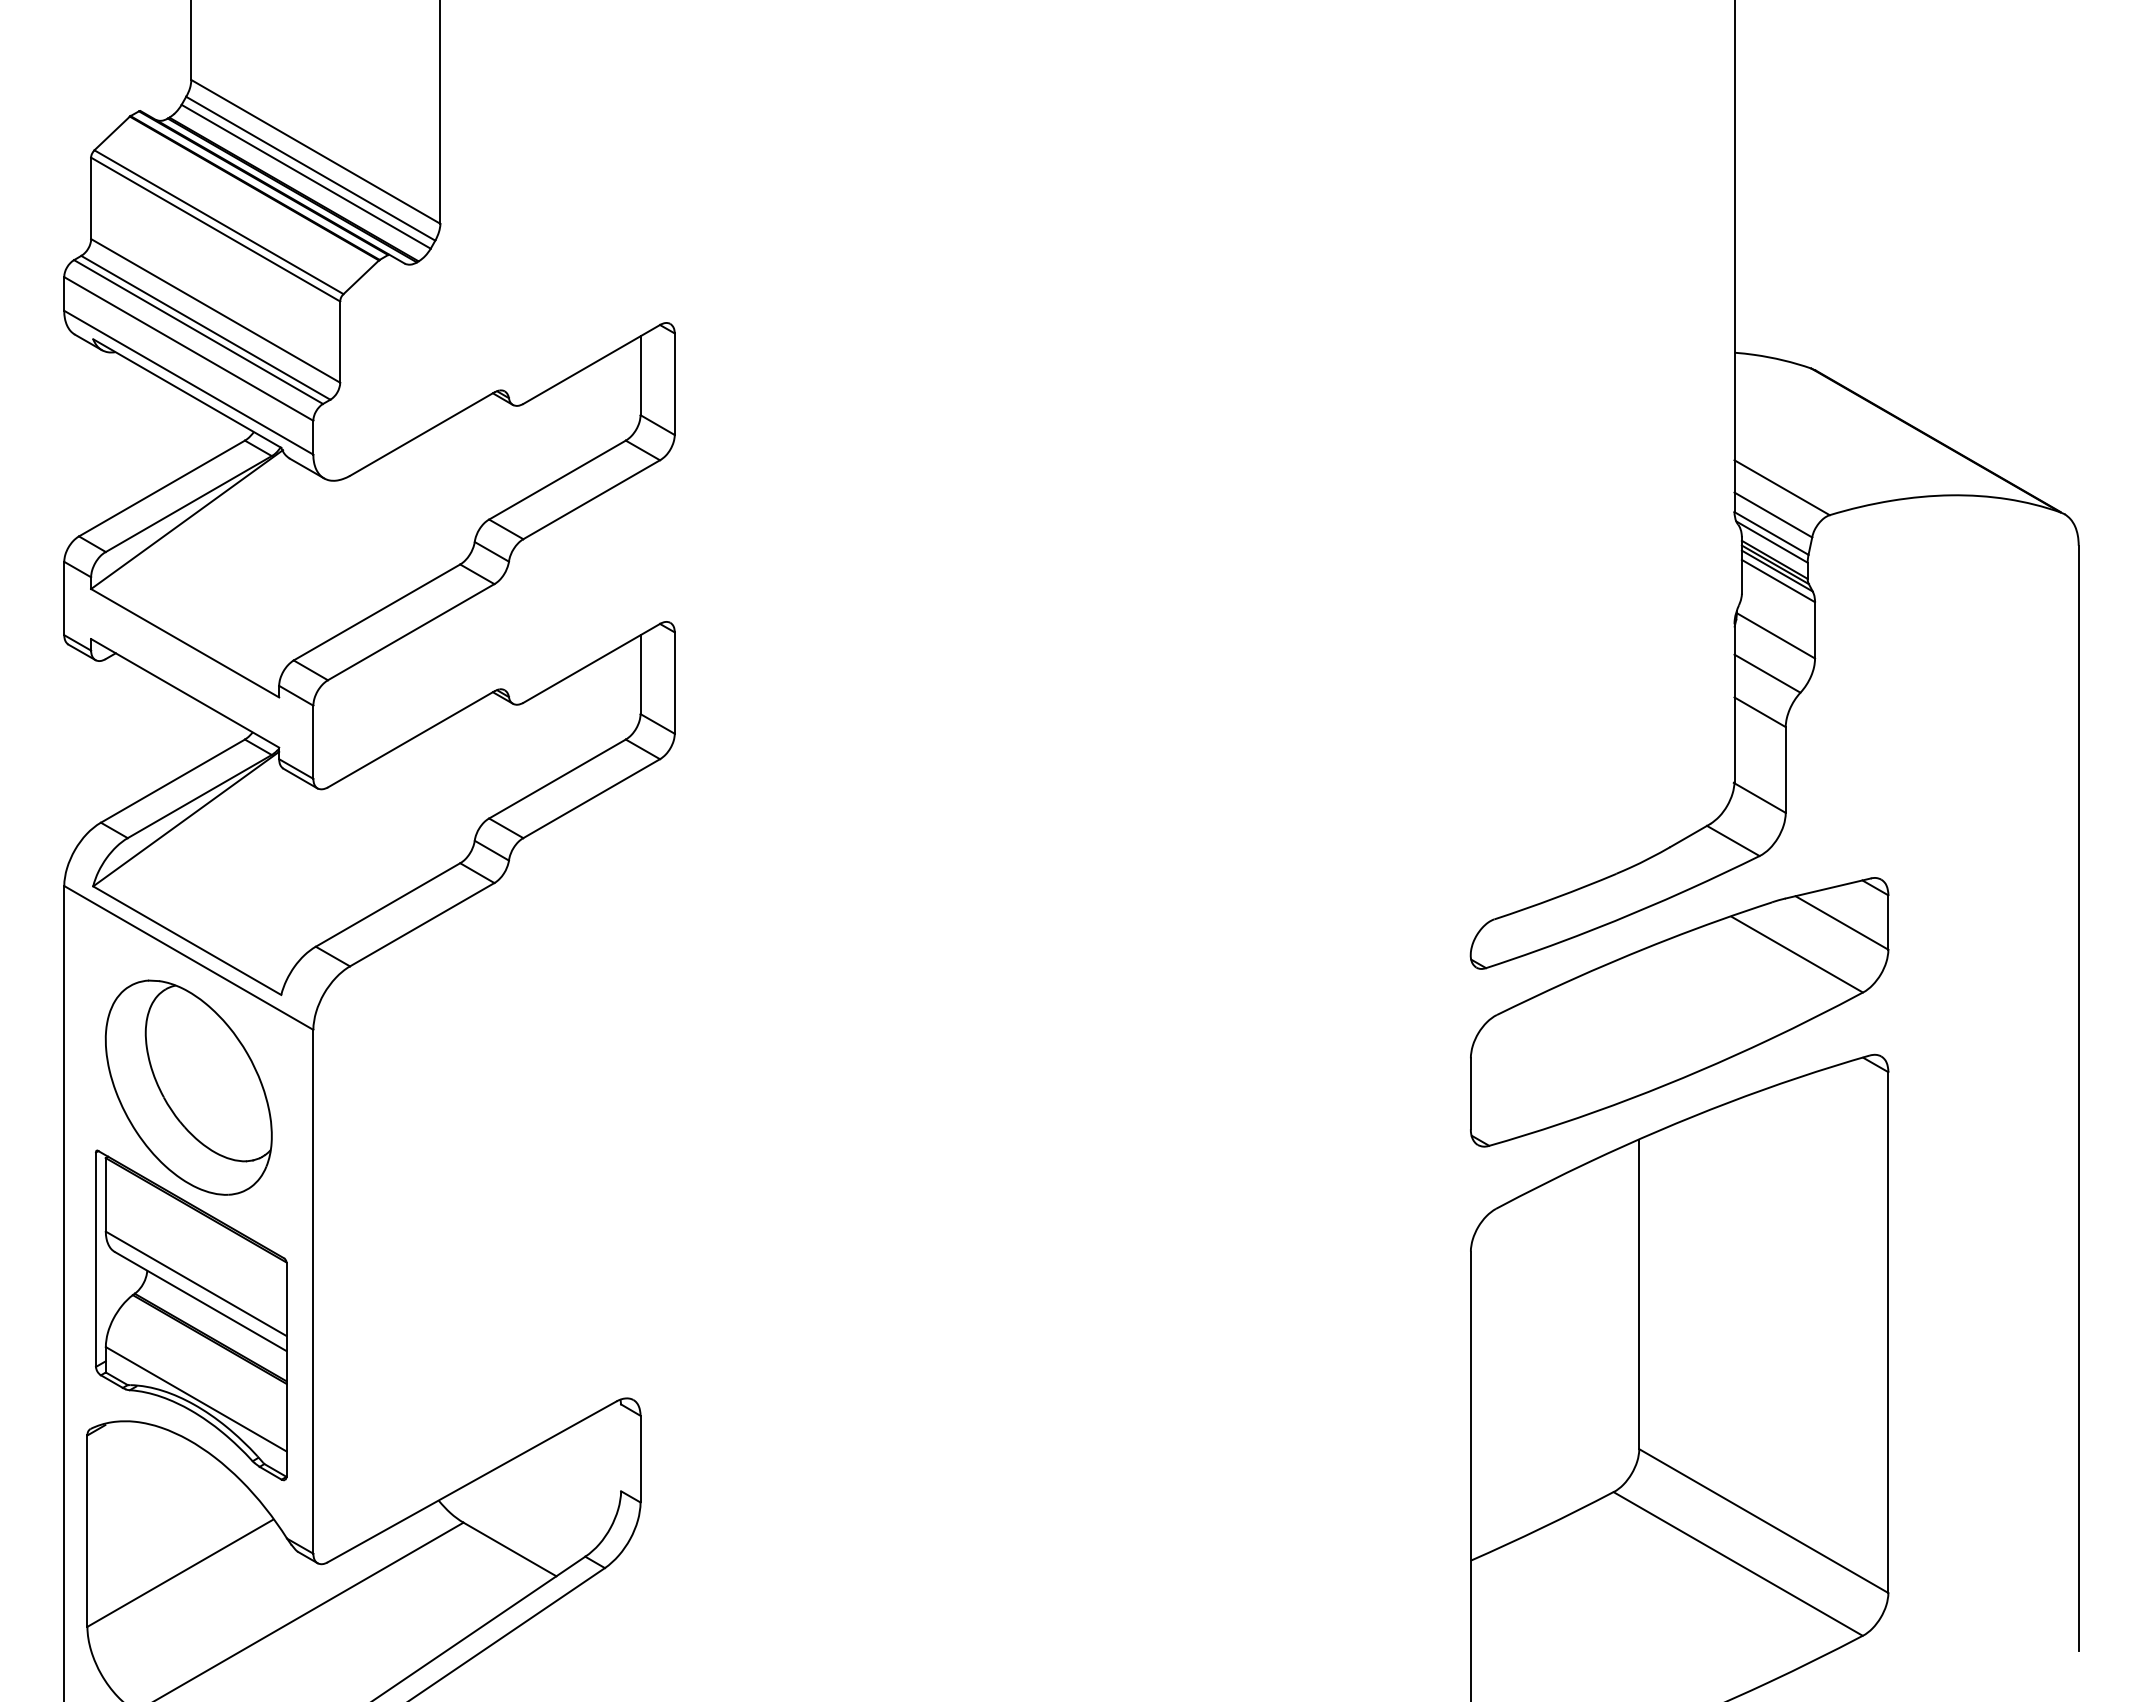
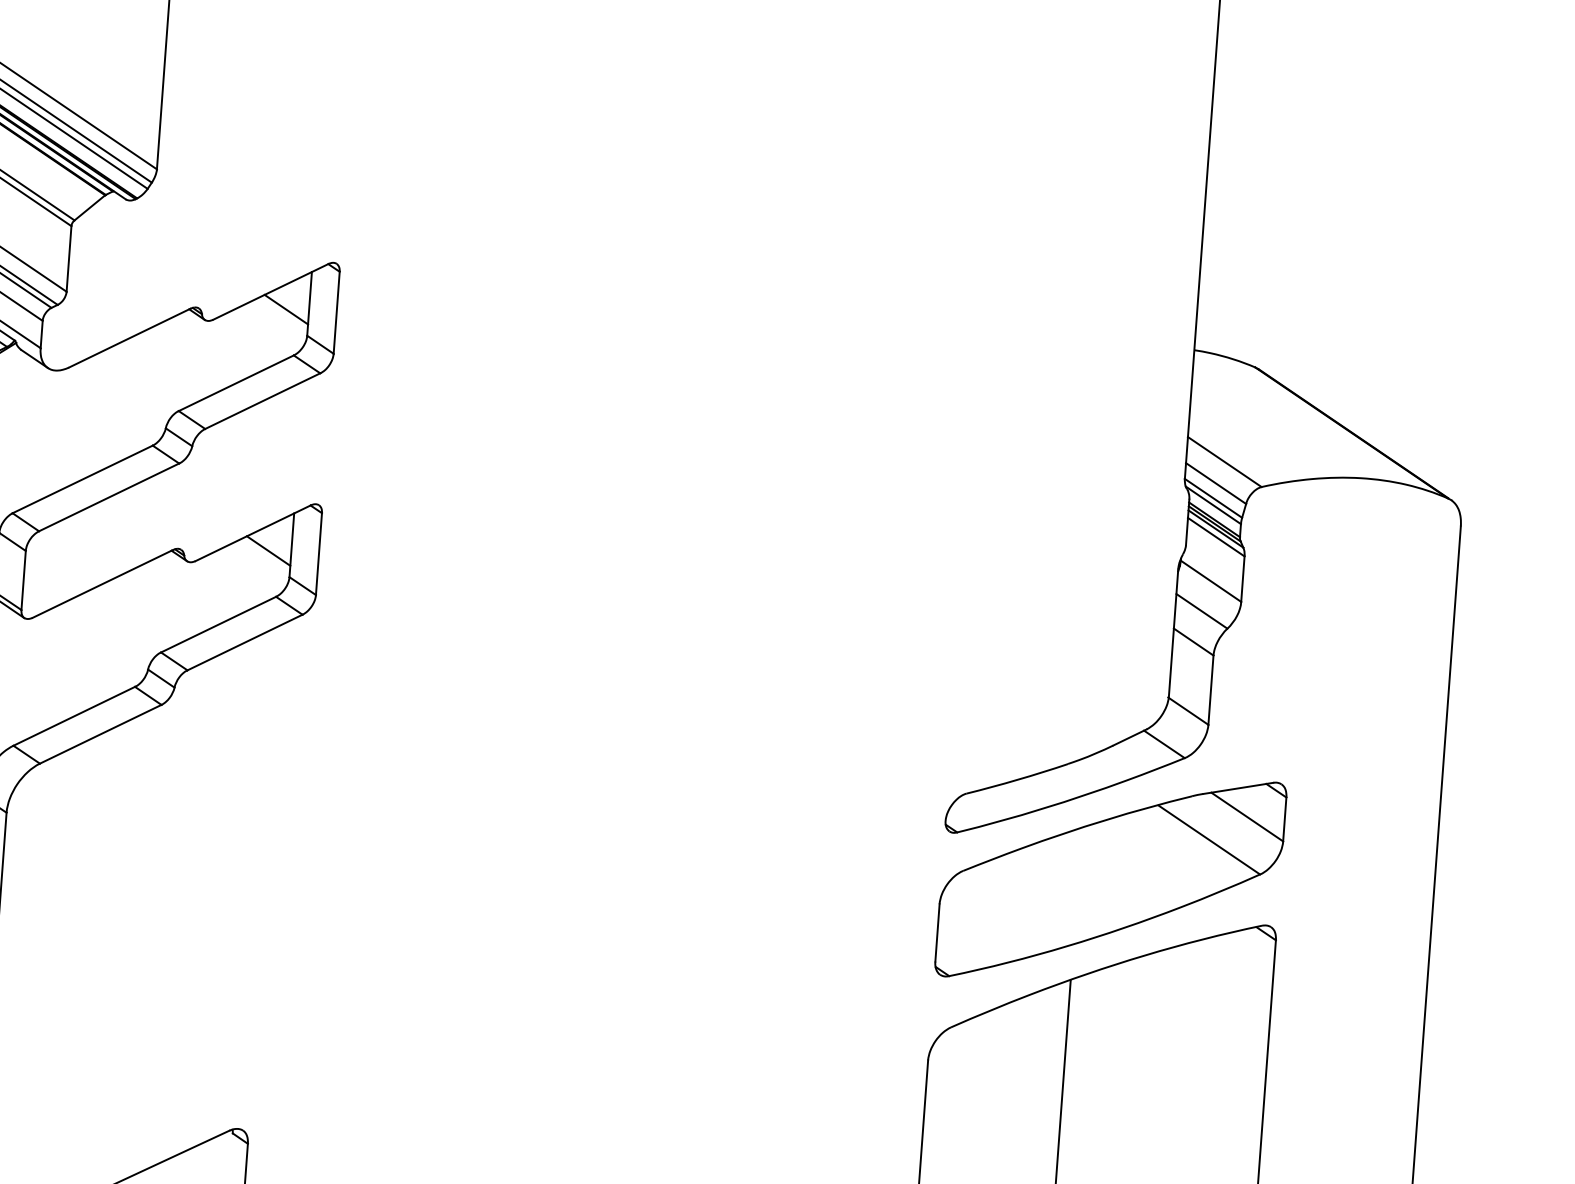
line: (612, 384) -> (286, 309), added
line: (612, 683) -> (268, 550), added

